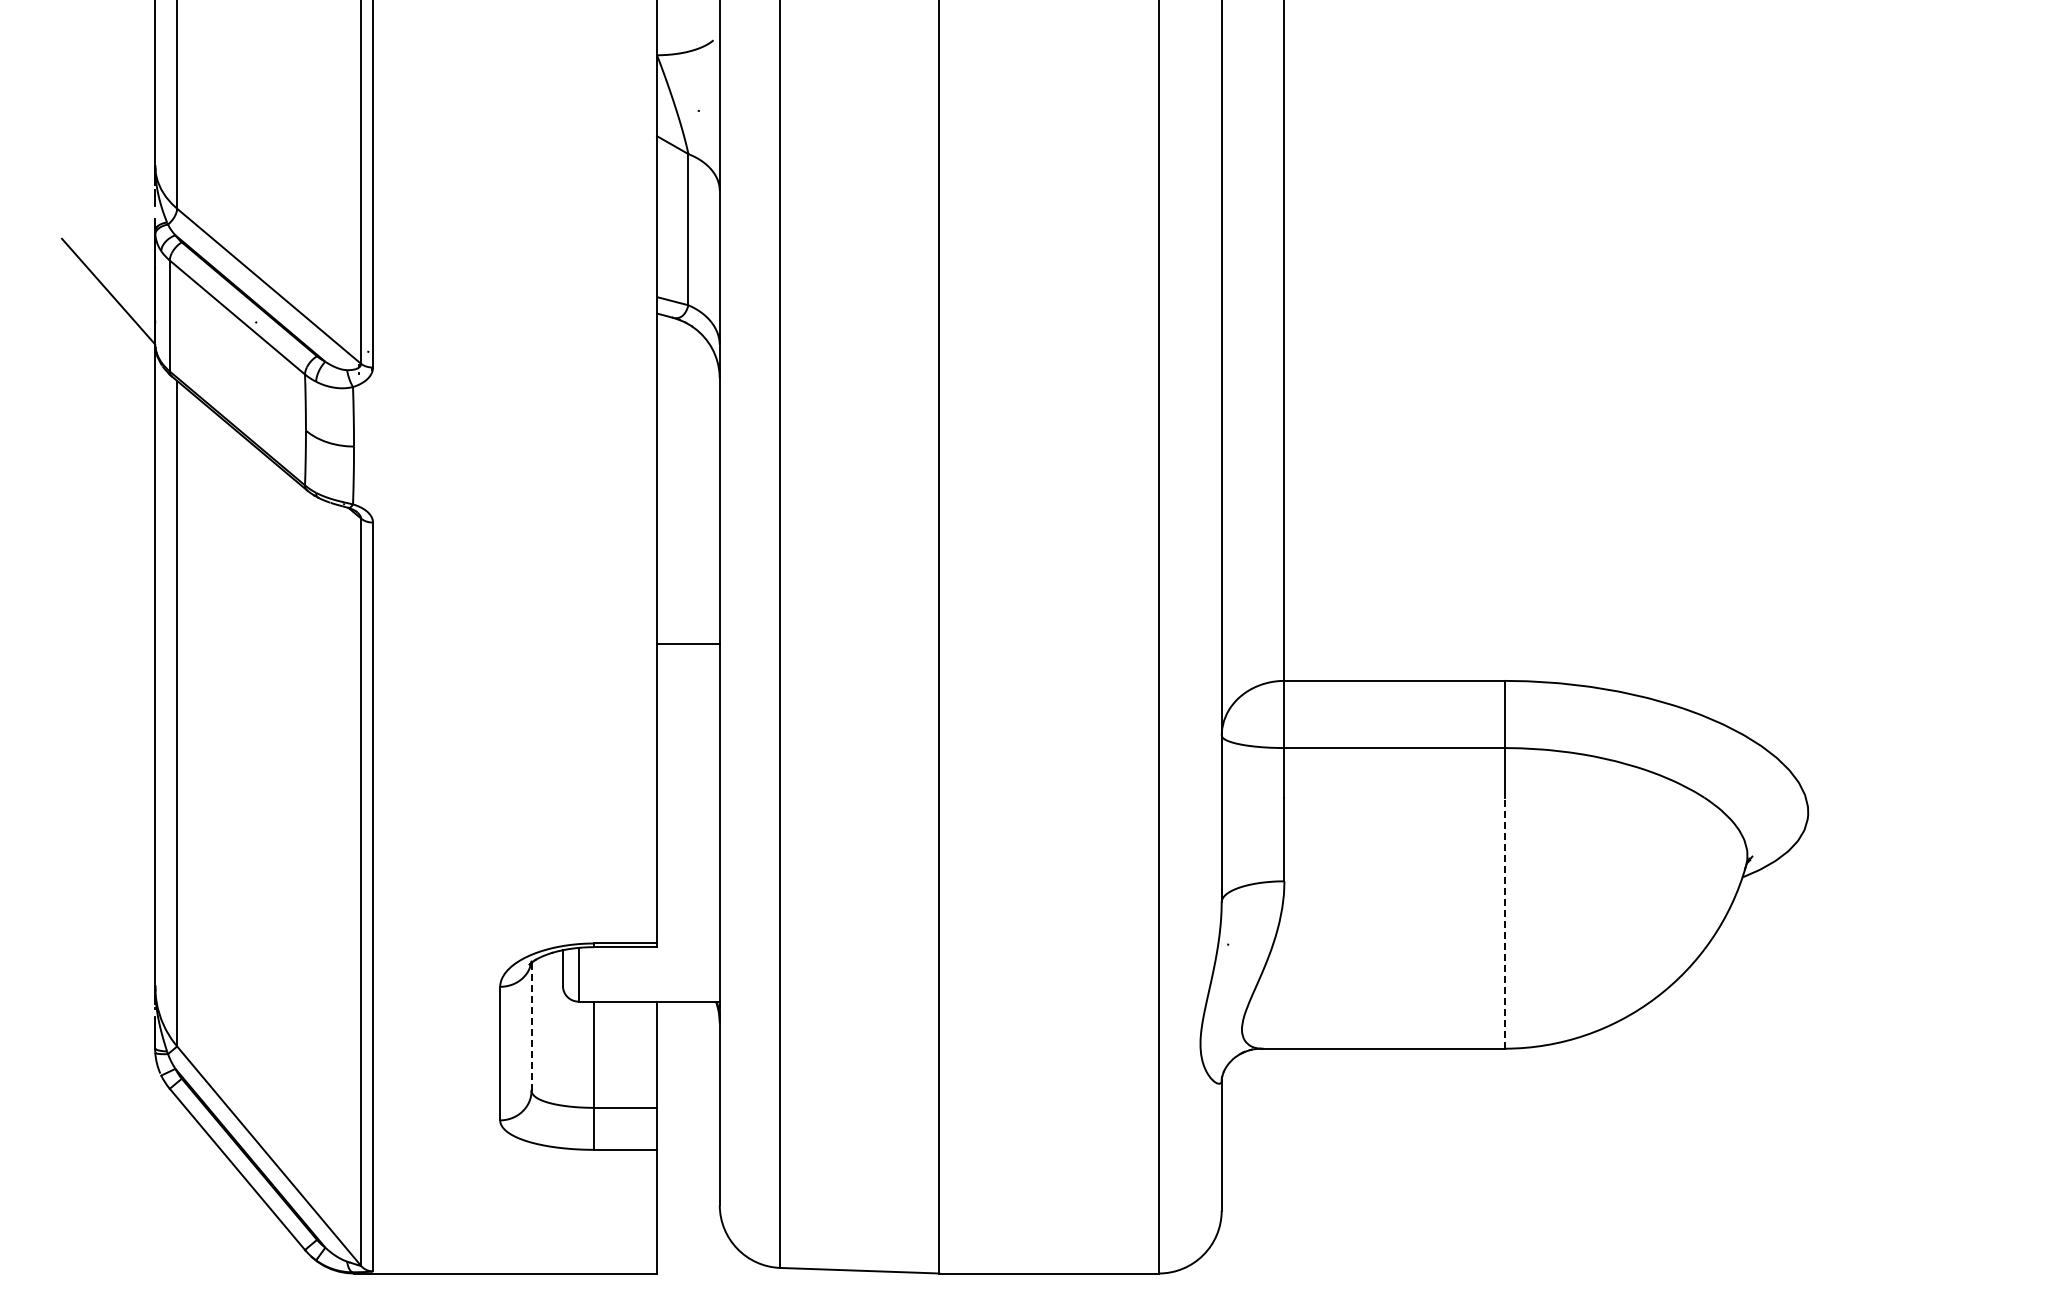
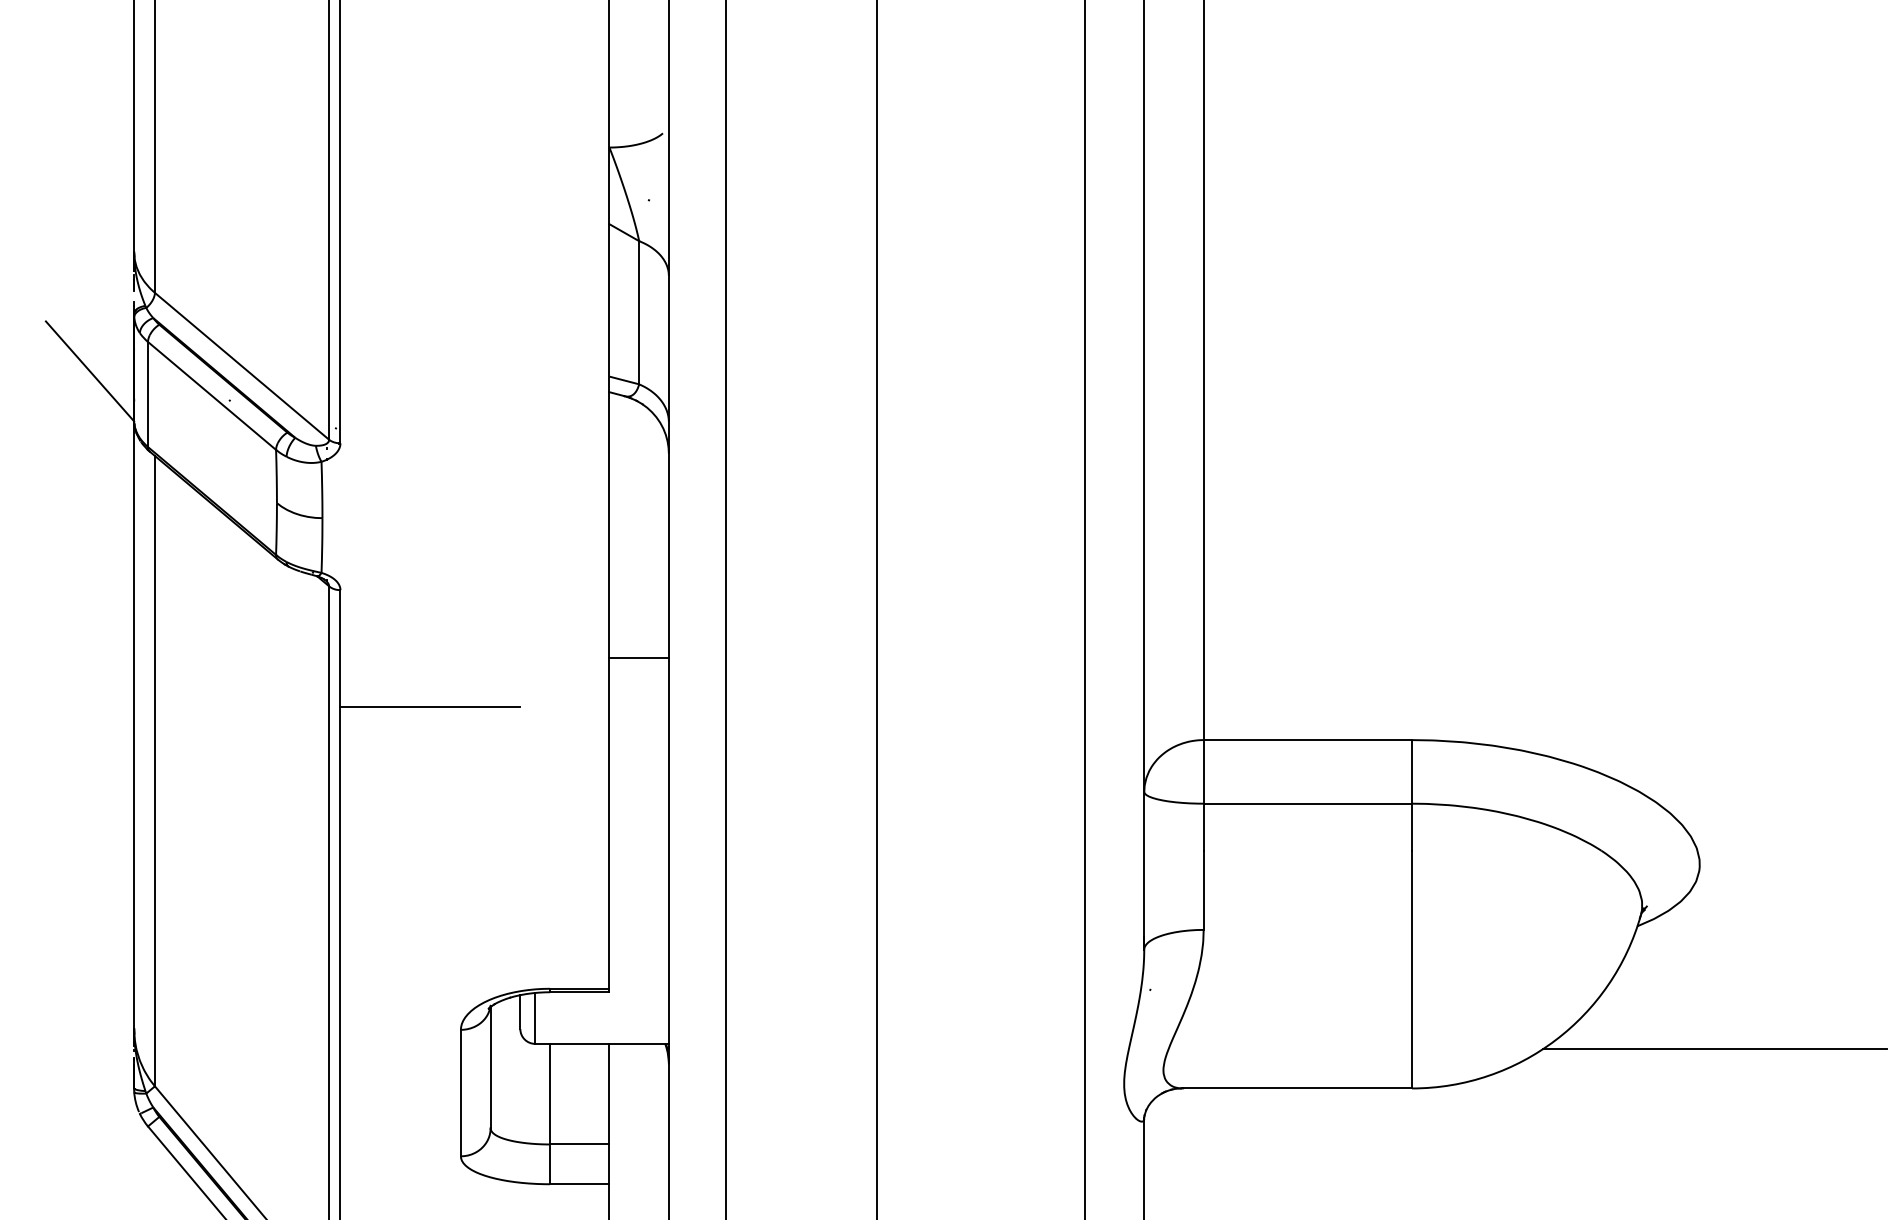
line: (688, 643) -> (639, 657), moved
line: (467, 646) -> (429, 707), added
line: (1504, 922) -> (1412, 968), dashed -> solid
line: (1823, 1006) -> (1714, 1048), added
line: (531, 1026) -> (490, 1067), dashed -> solid

